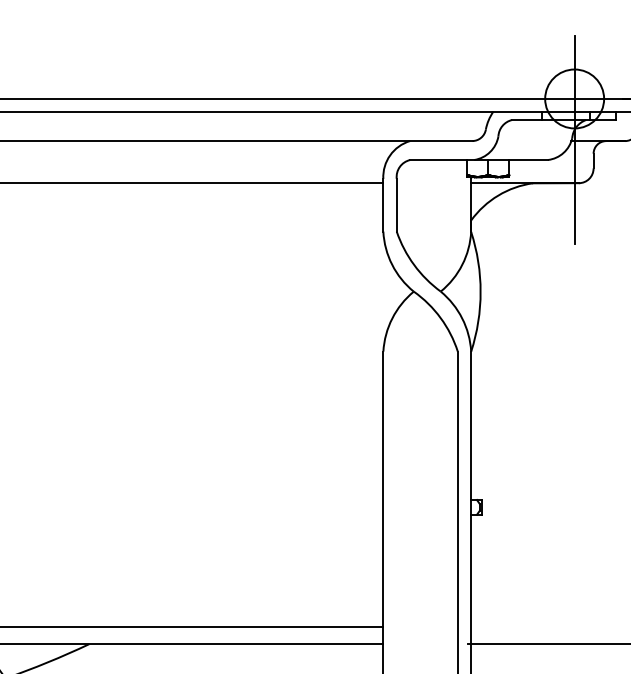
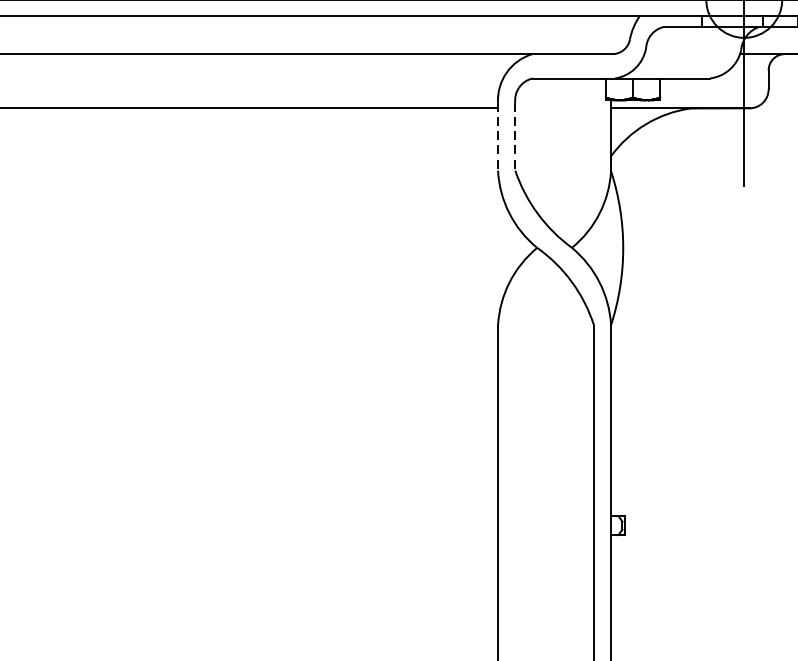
line: (383, 205) -> (498, 137), solid -> dashed
line: (396, 205) -> (514, 137), solid -> dashed

